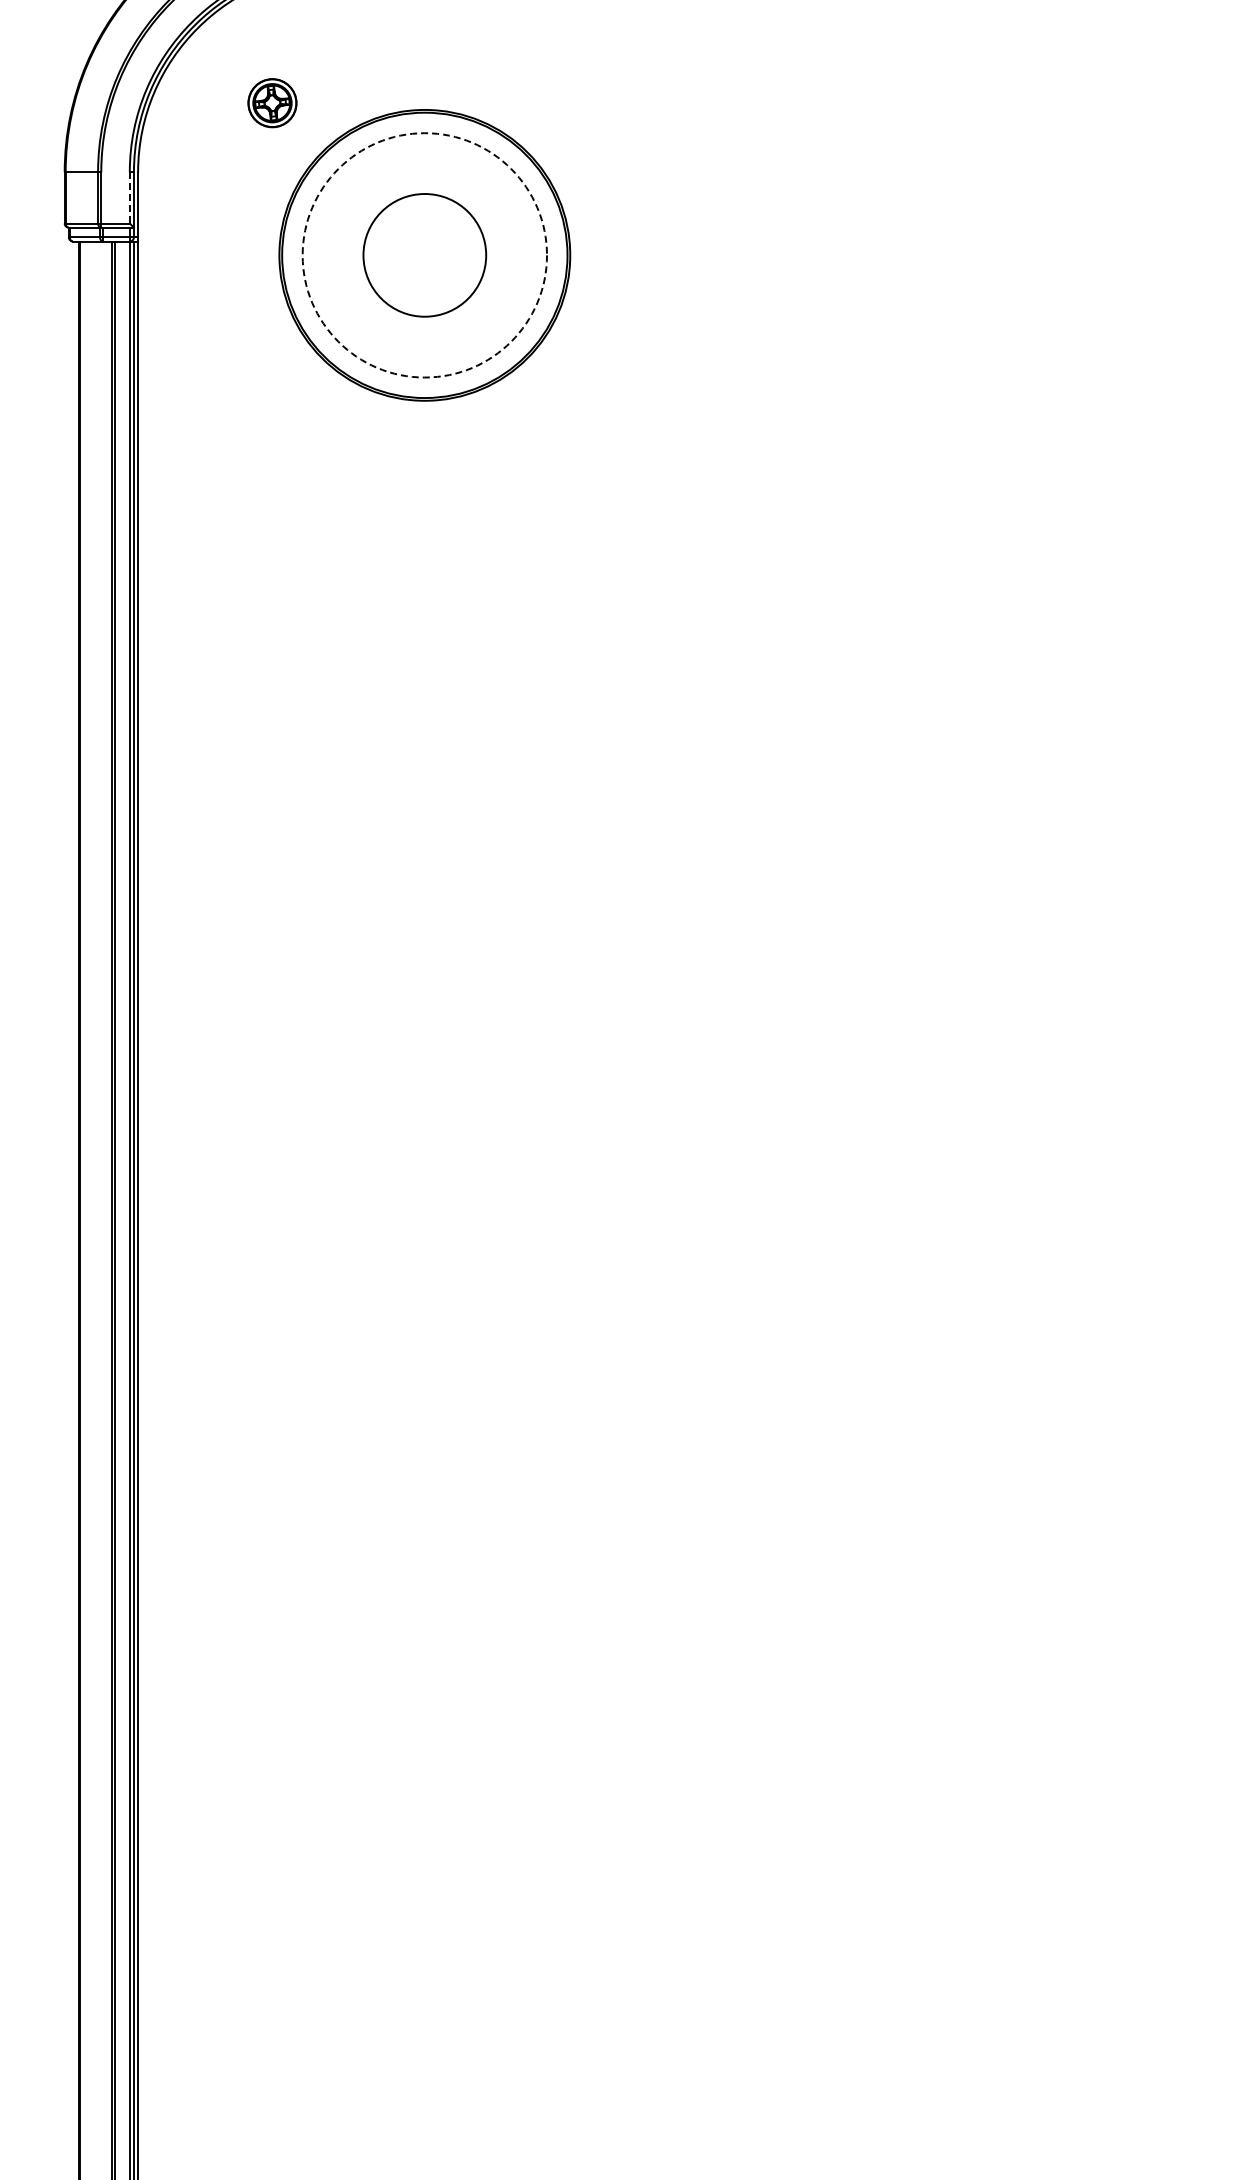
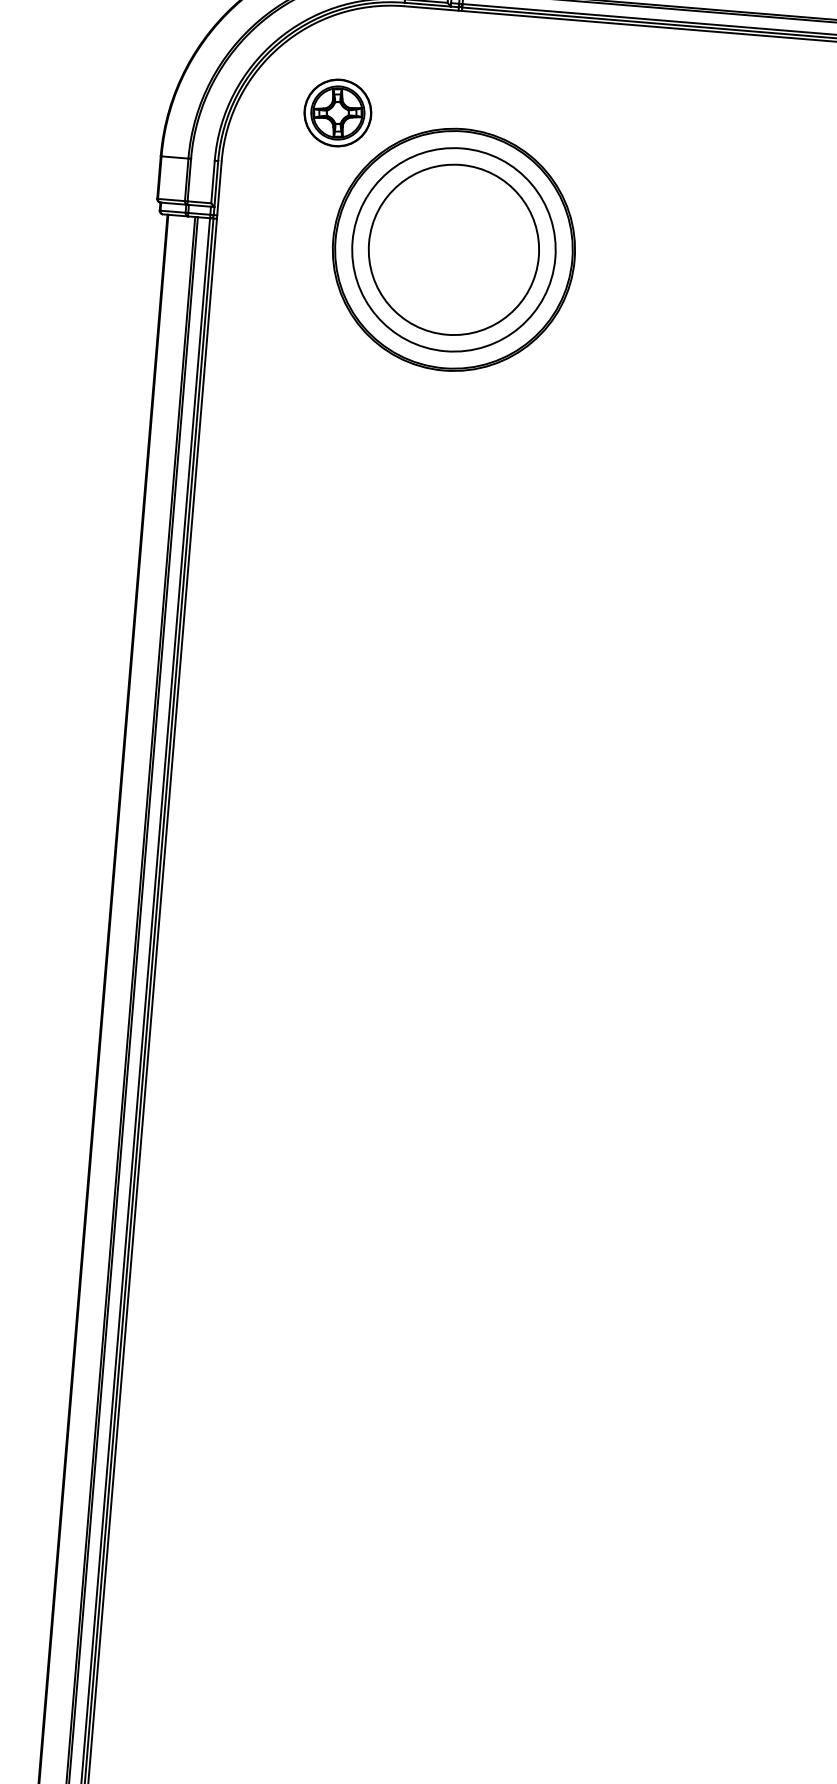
part: (272, 103) -> (337, 113), size x1.67
line: (129, 197) -> (212, 181), dashed -> solid
circle: (424, 255) -> (453, 249), dashed -> solid
circle: (424, 255) -> (453, 249), size x1.67

